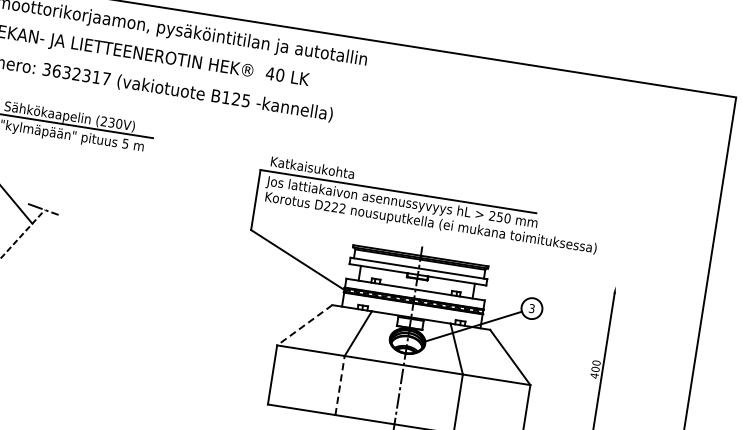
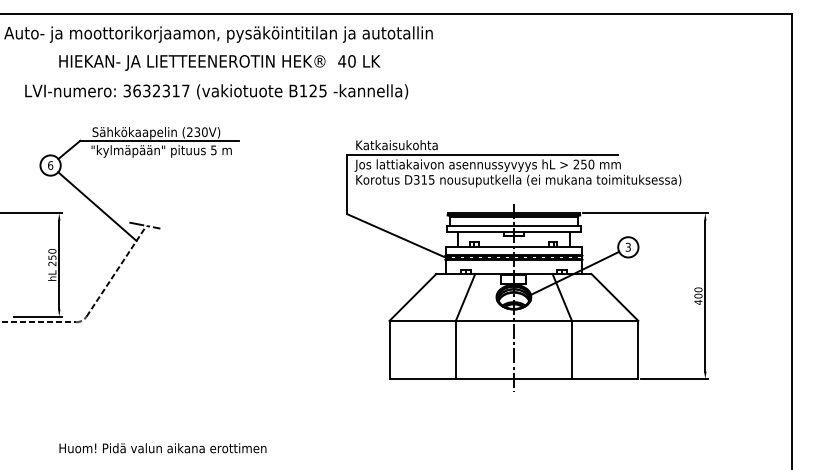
text: (335, 207) -> (424, 179), D222 -> D315
line: (554, 276) -> (645, 213), added
line: (304, 325) -> (412, 297), dashed -> solid
line: (339, 385) -> (455, 349), dashed -> solid

